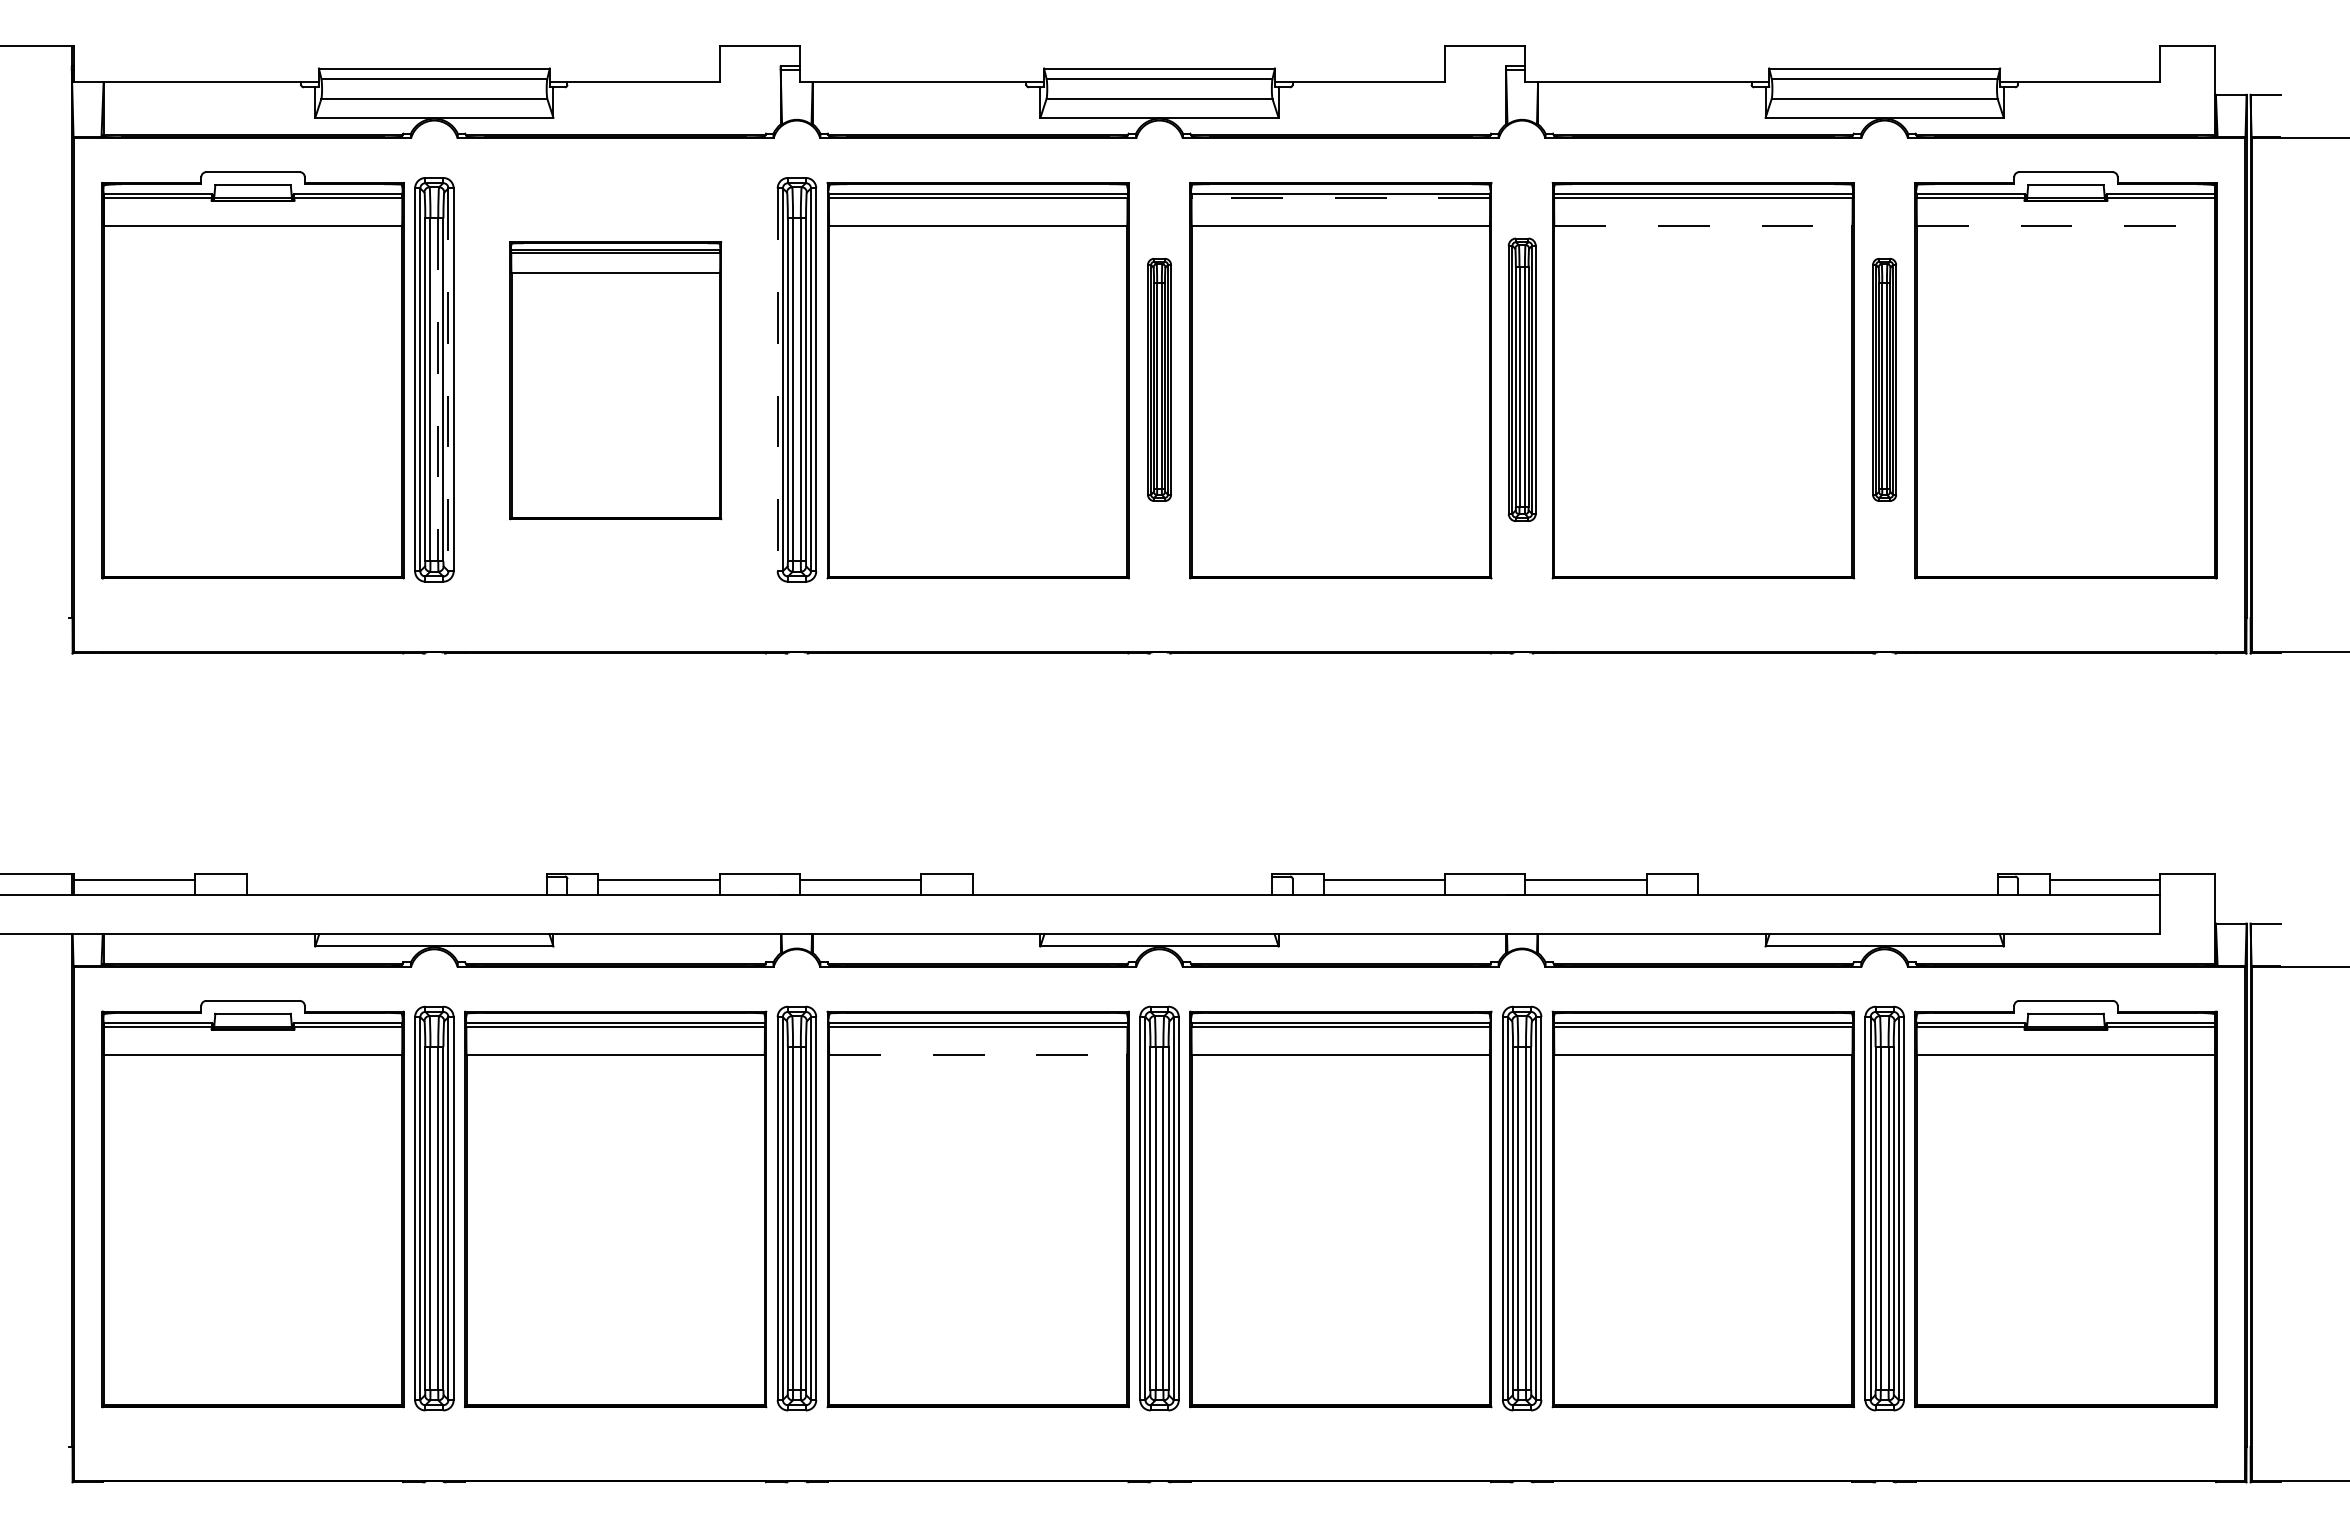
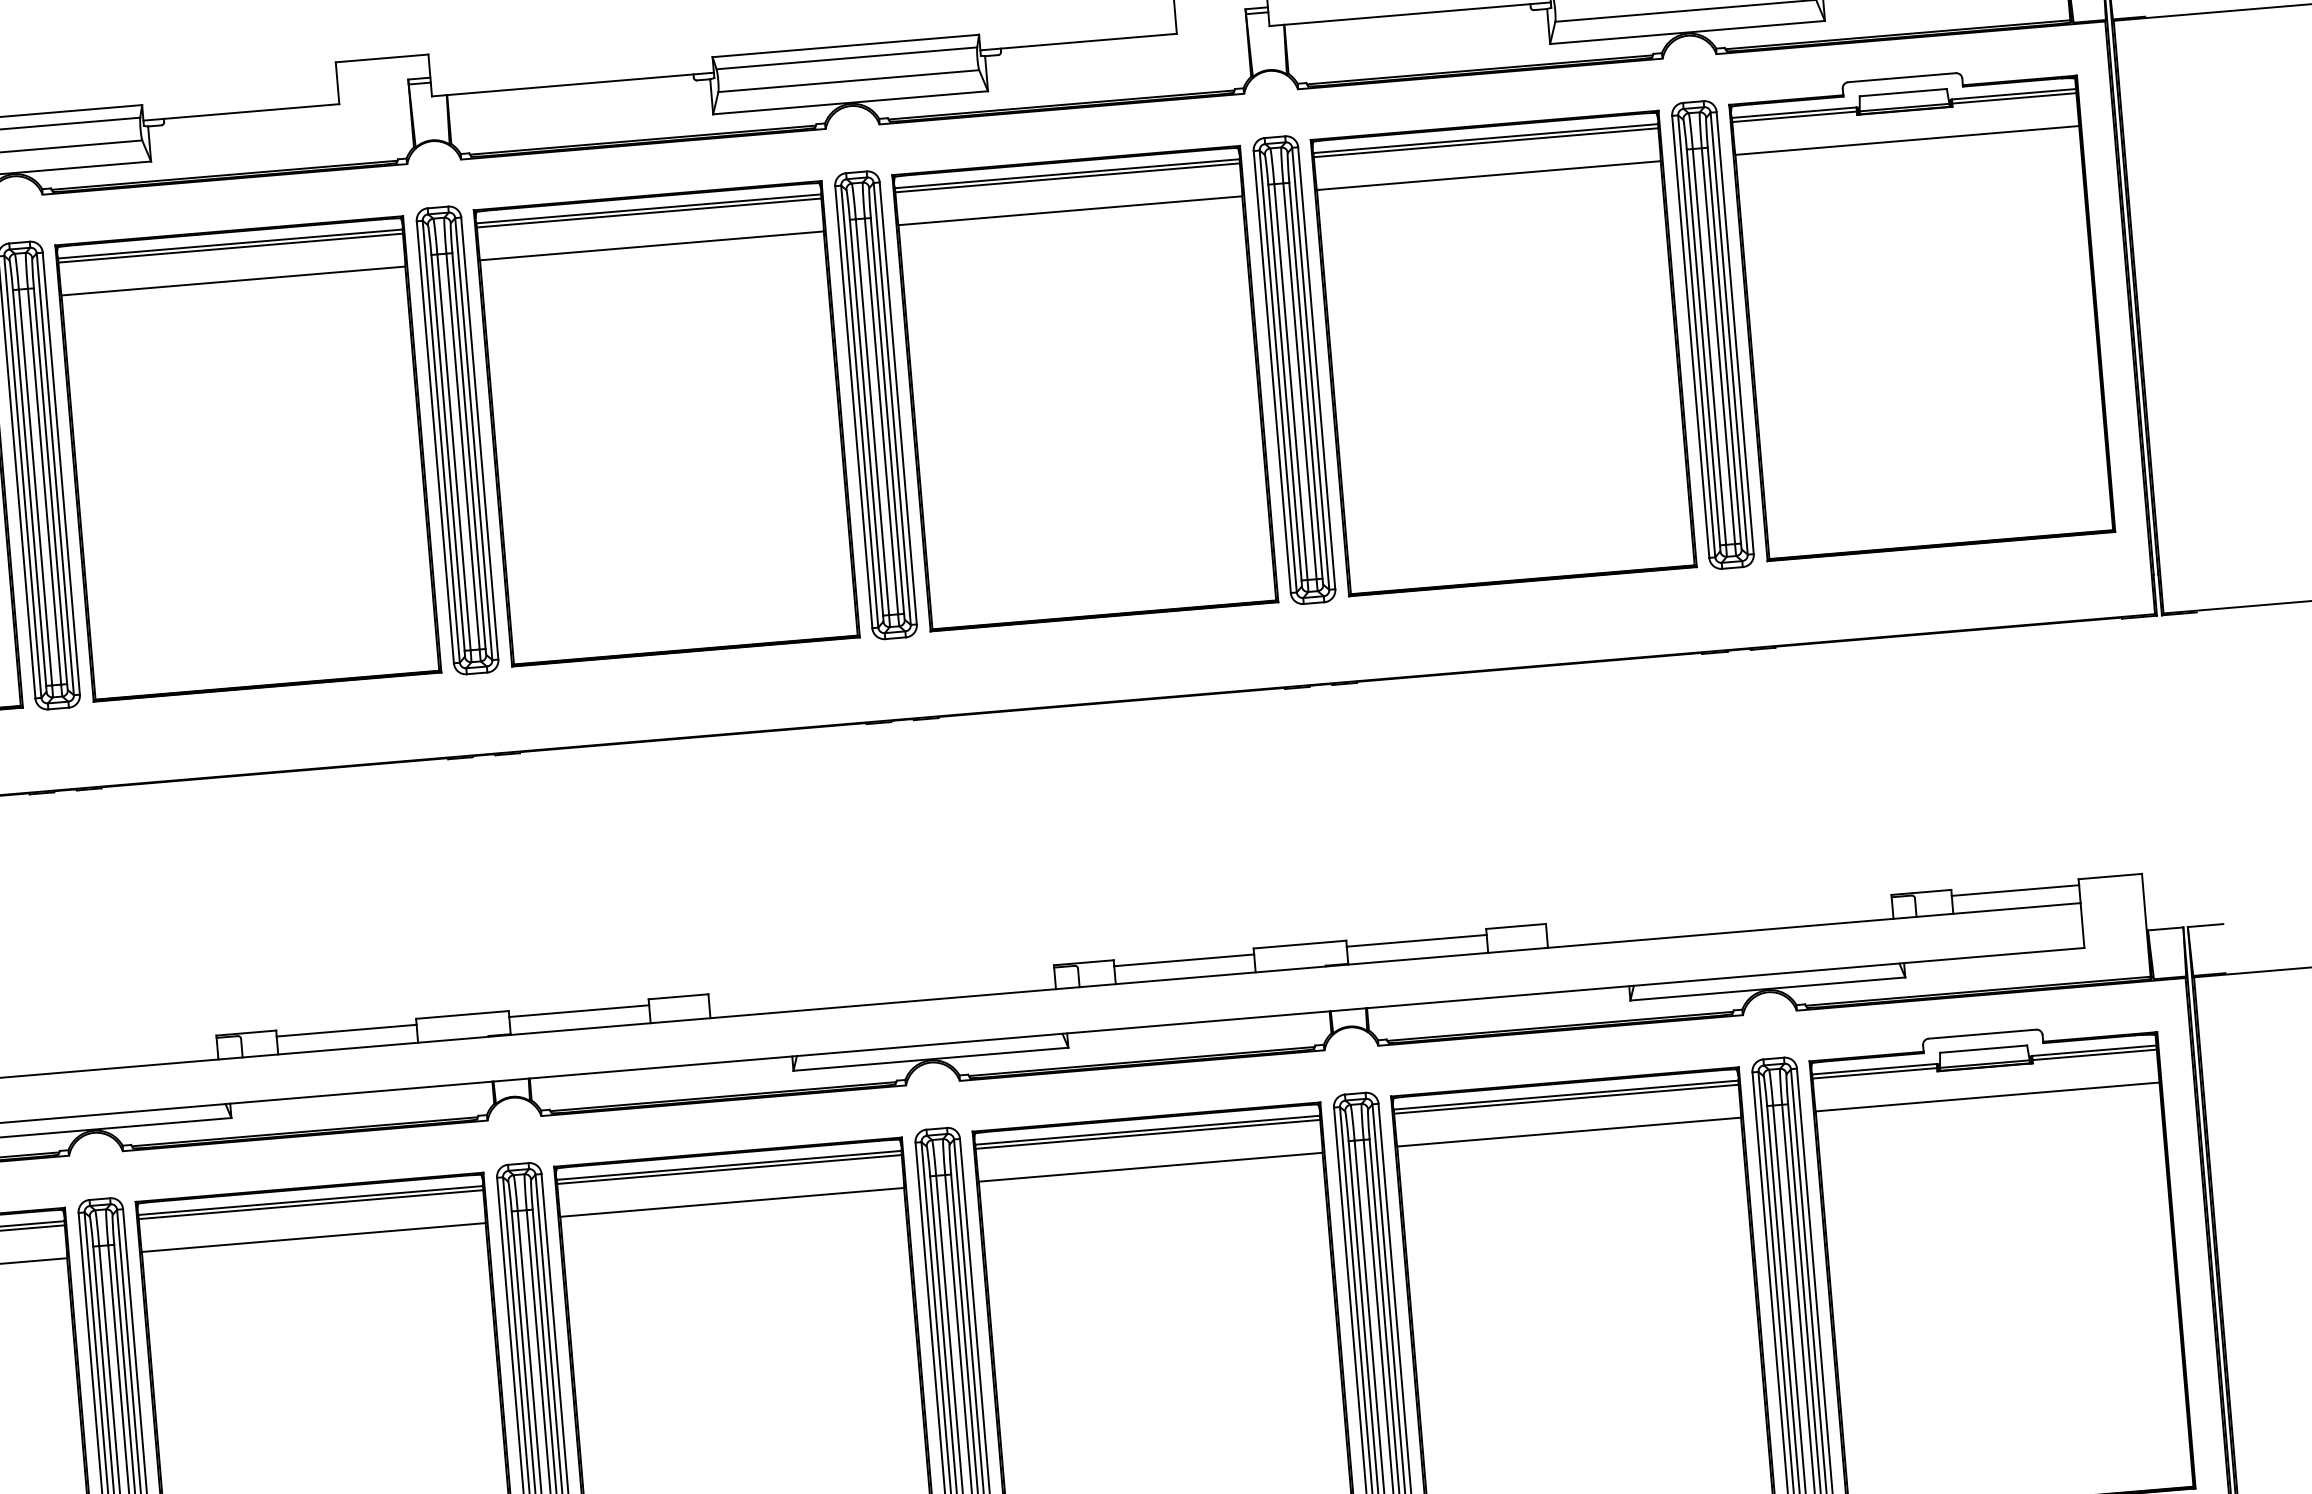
line: (1340, 198) -> (1067, 178), dashed -> solid
line: (1703, 226) -> (1488, 175), dashed -> solid
line: (2065, 226) -> (1906, 140), dashed -> solid
part: (1159, 379) -> (875, 404), size x1.67
part: (1522, 379) -> (1294, 369), size x1.43
part: (1884, 379) -> (1712, 334), size x1.67
line: (448, 380) -> (55, 474), dashed -> solid
part: (615, 380) -> (248, 458), size x1.43
line: (777, 380) -> (435, 443), dashed -> solid
line: (438, 390) -> (44, 487), dashed -> solid
line: (978, 1055) -> (732, 1202), dashed -> solid

